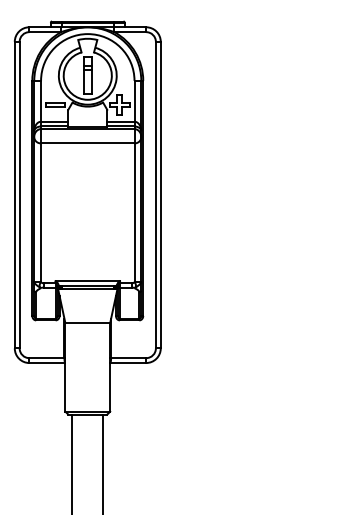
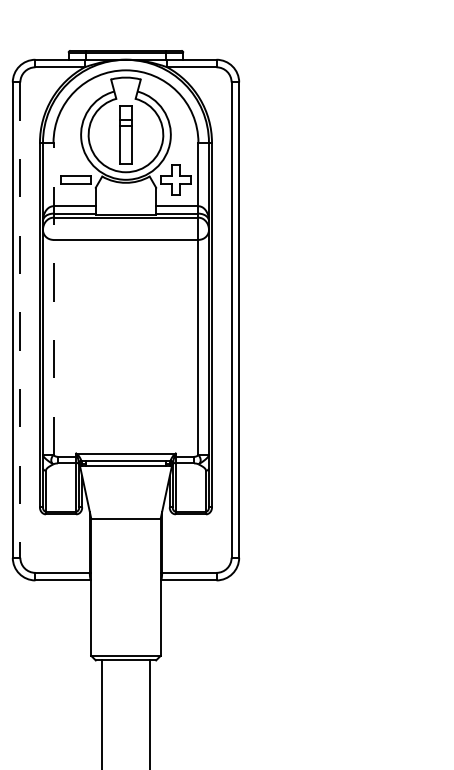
line: (41, 181) -> (54, 298), solid -> dashed
line: (19, 195) -> (20, 320), solid -> dashed

